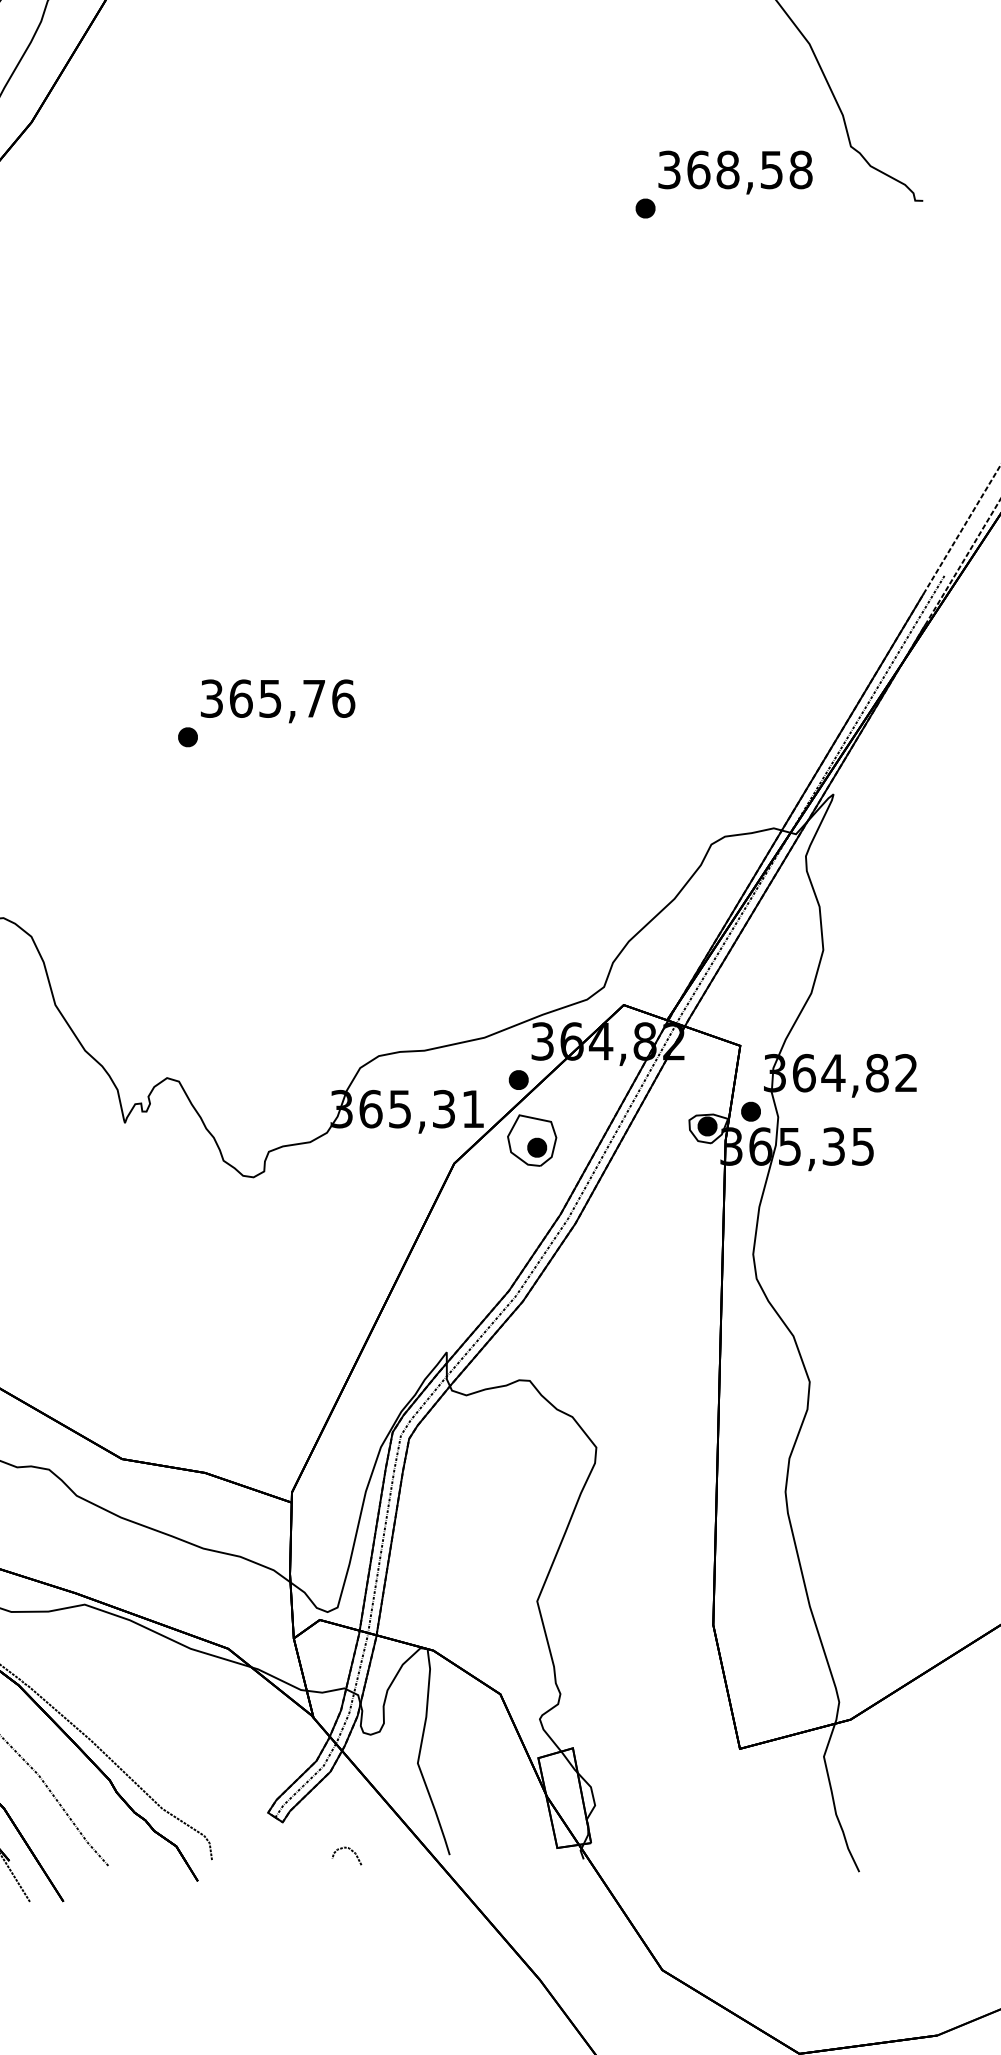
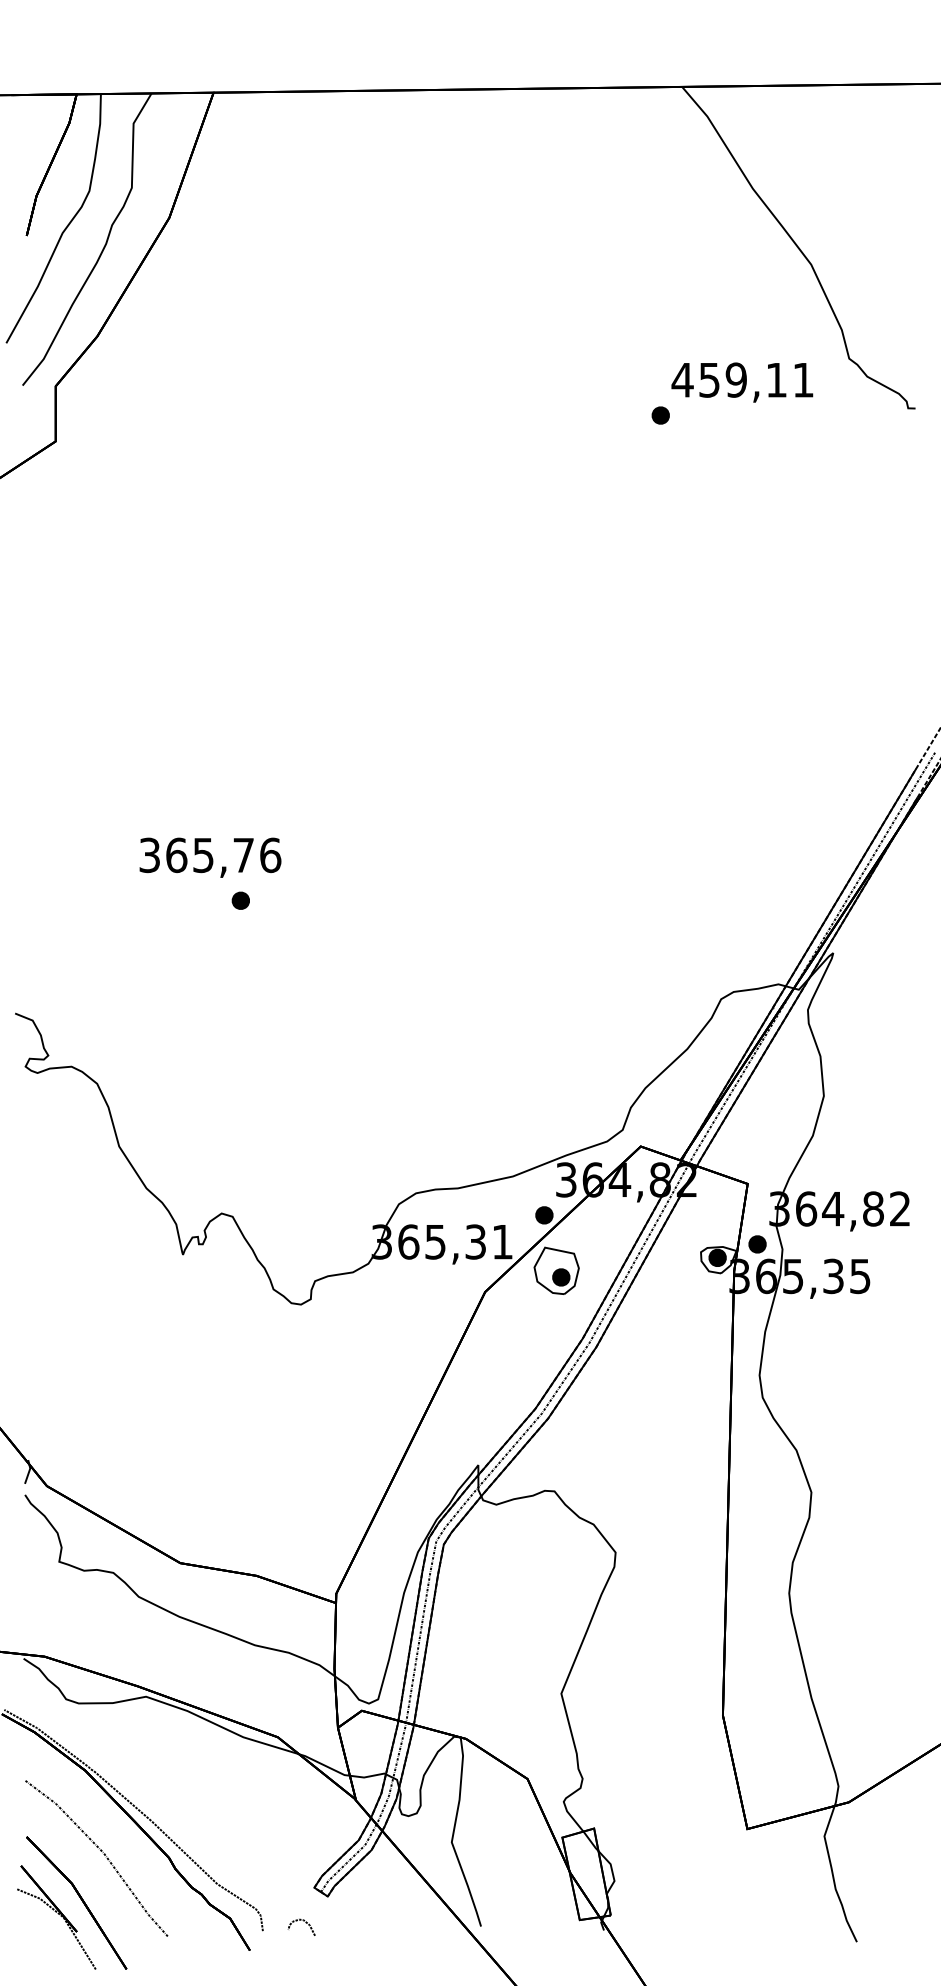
text: (734, 169) -> (742, 379), 368,58 -> 459,11
text: (278, 701) -> (210, 857), moved
curve: (348, 1849) -> (303, 1921), moved

